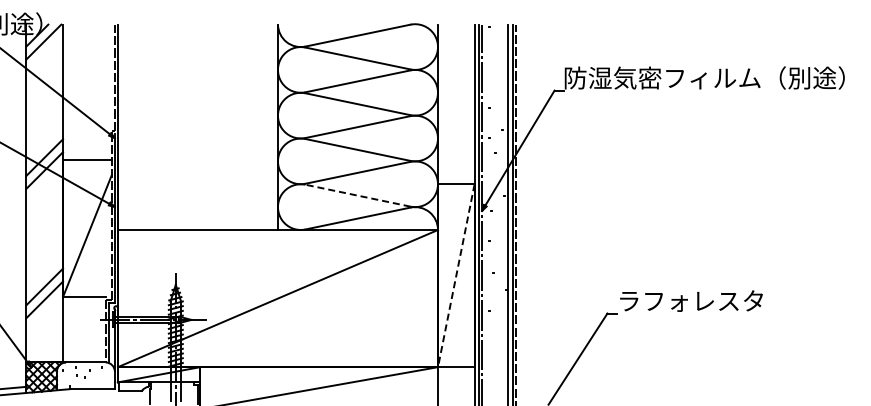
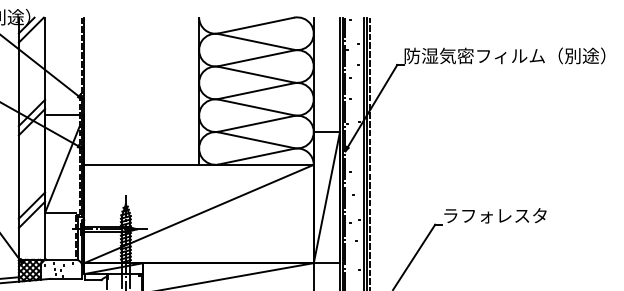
line: (357, 195) -> (256, 140), dashed -> solid
line: (456, 276) -> (327, 198), dashed -> solid

